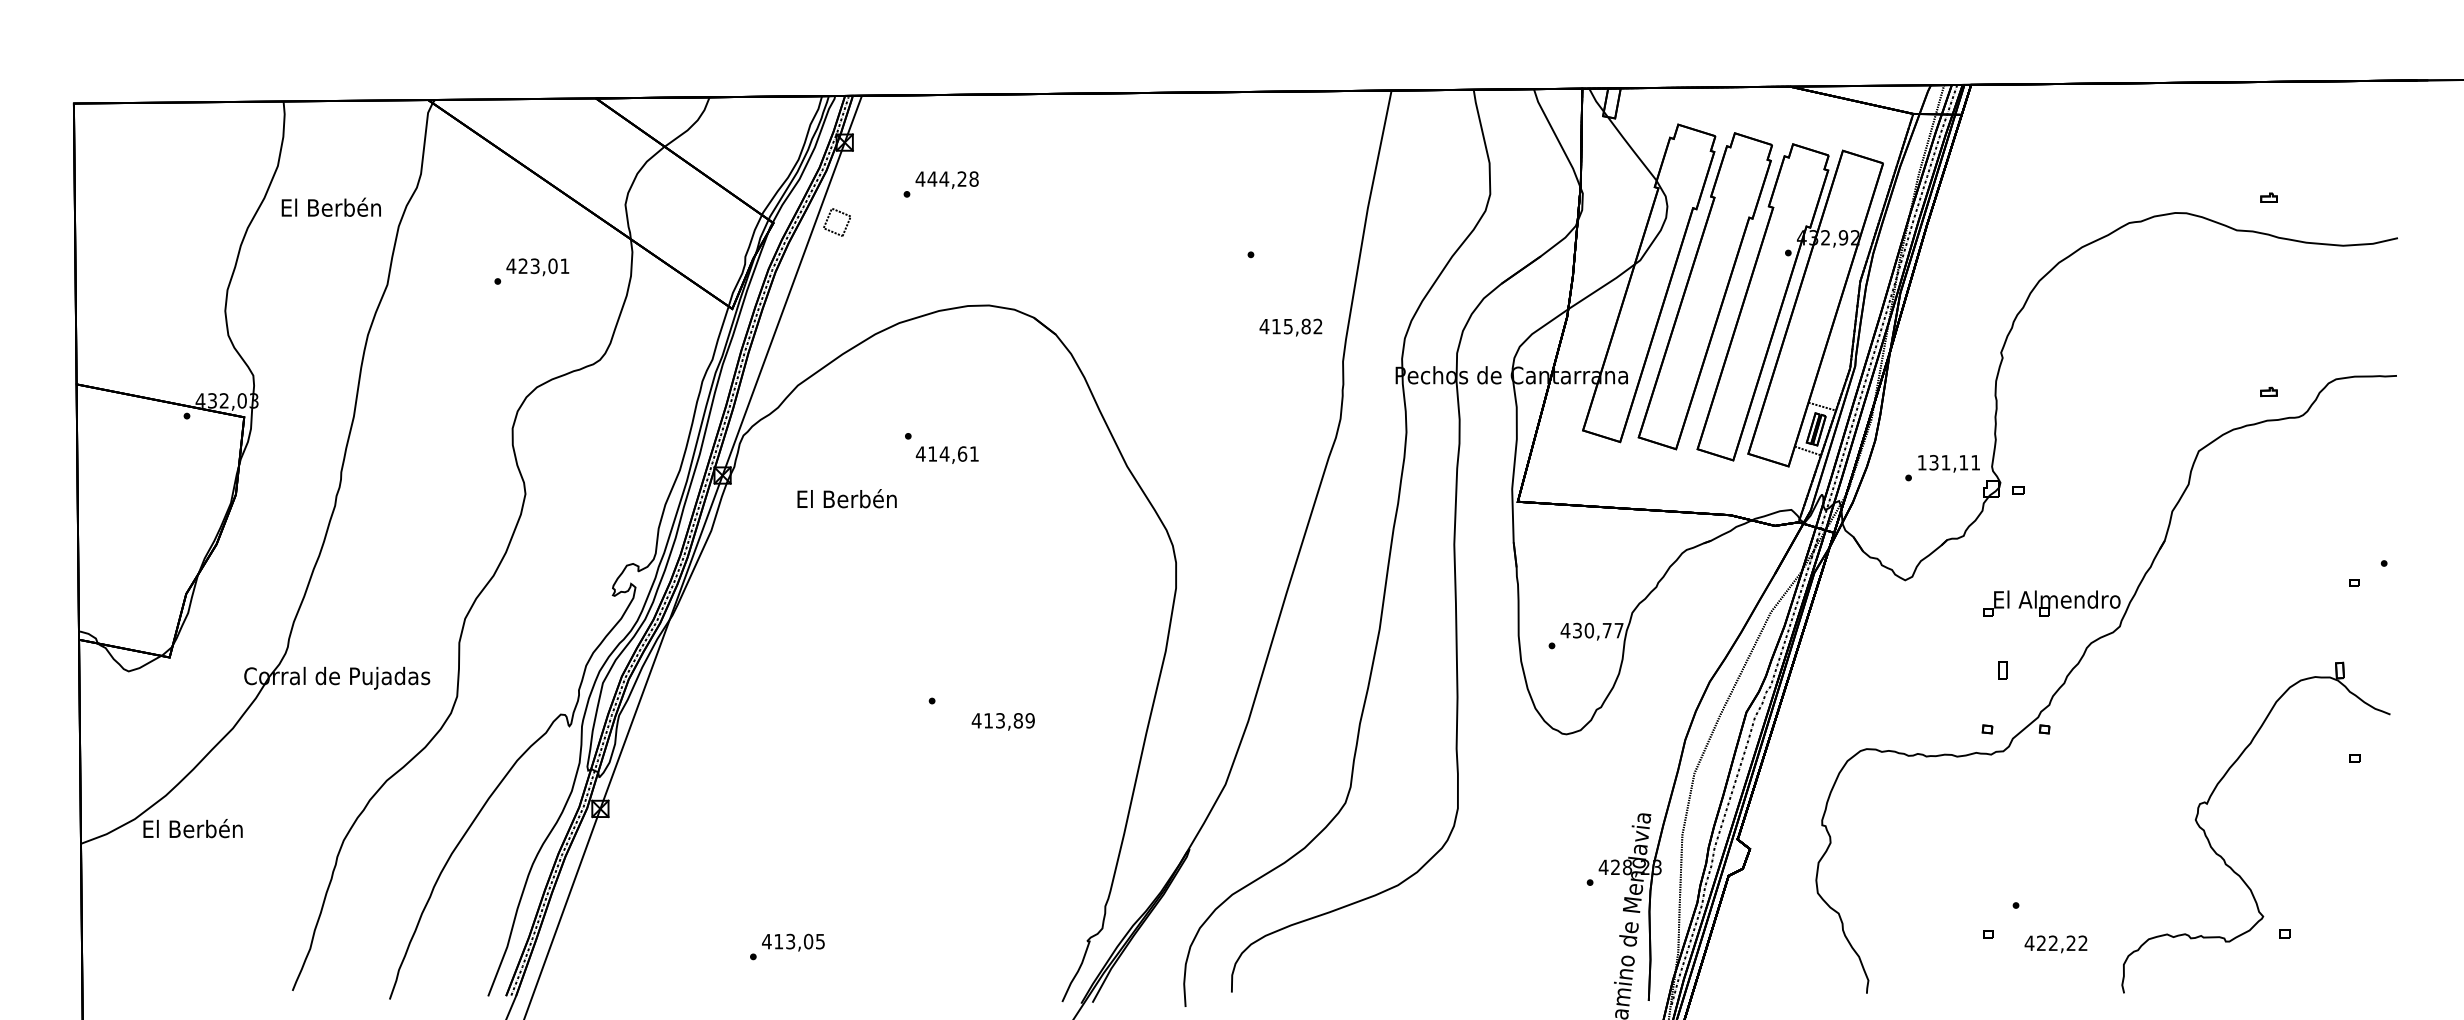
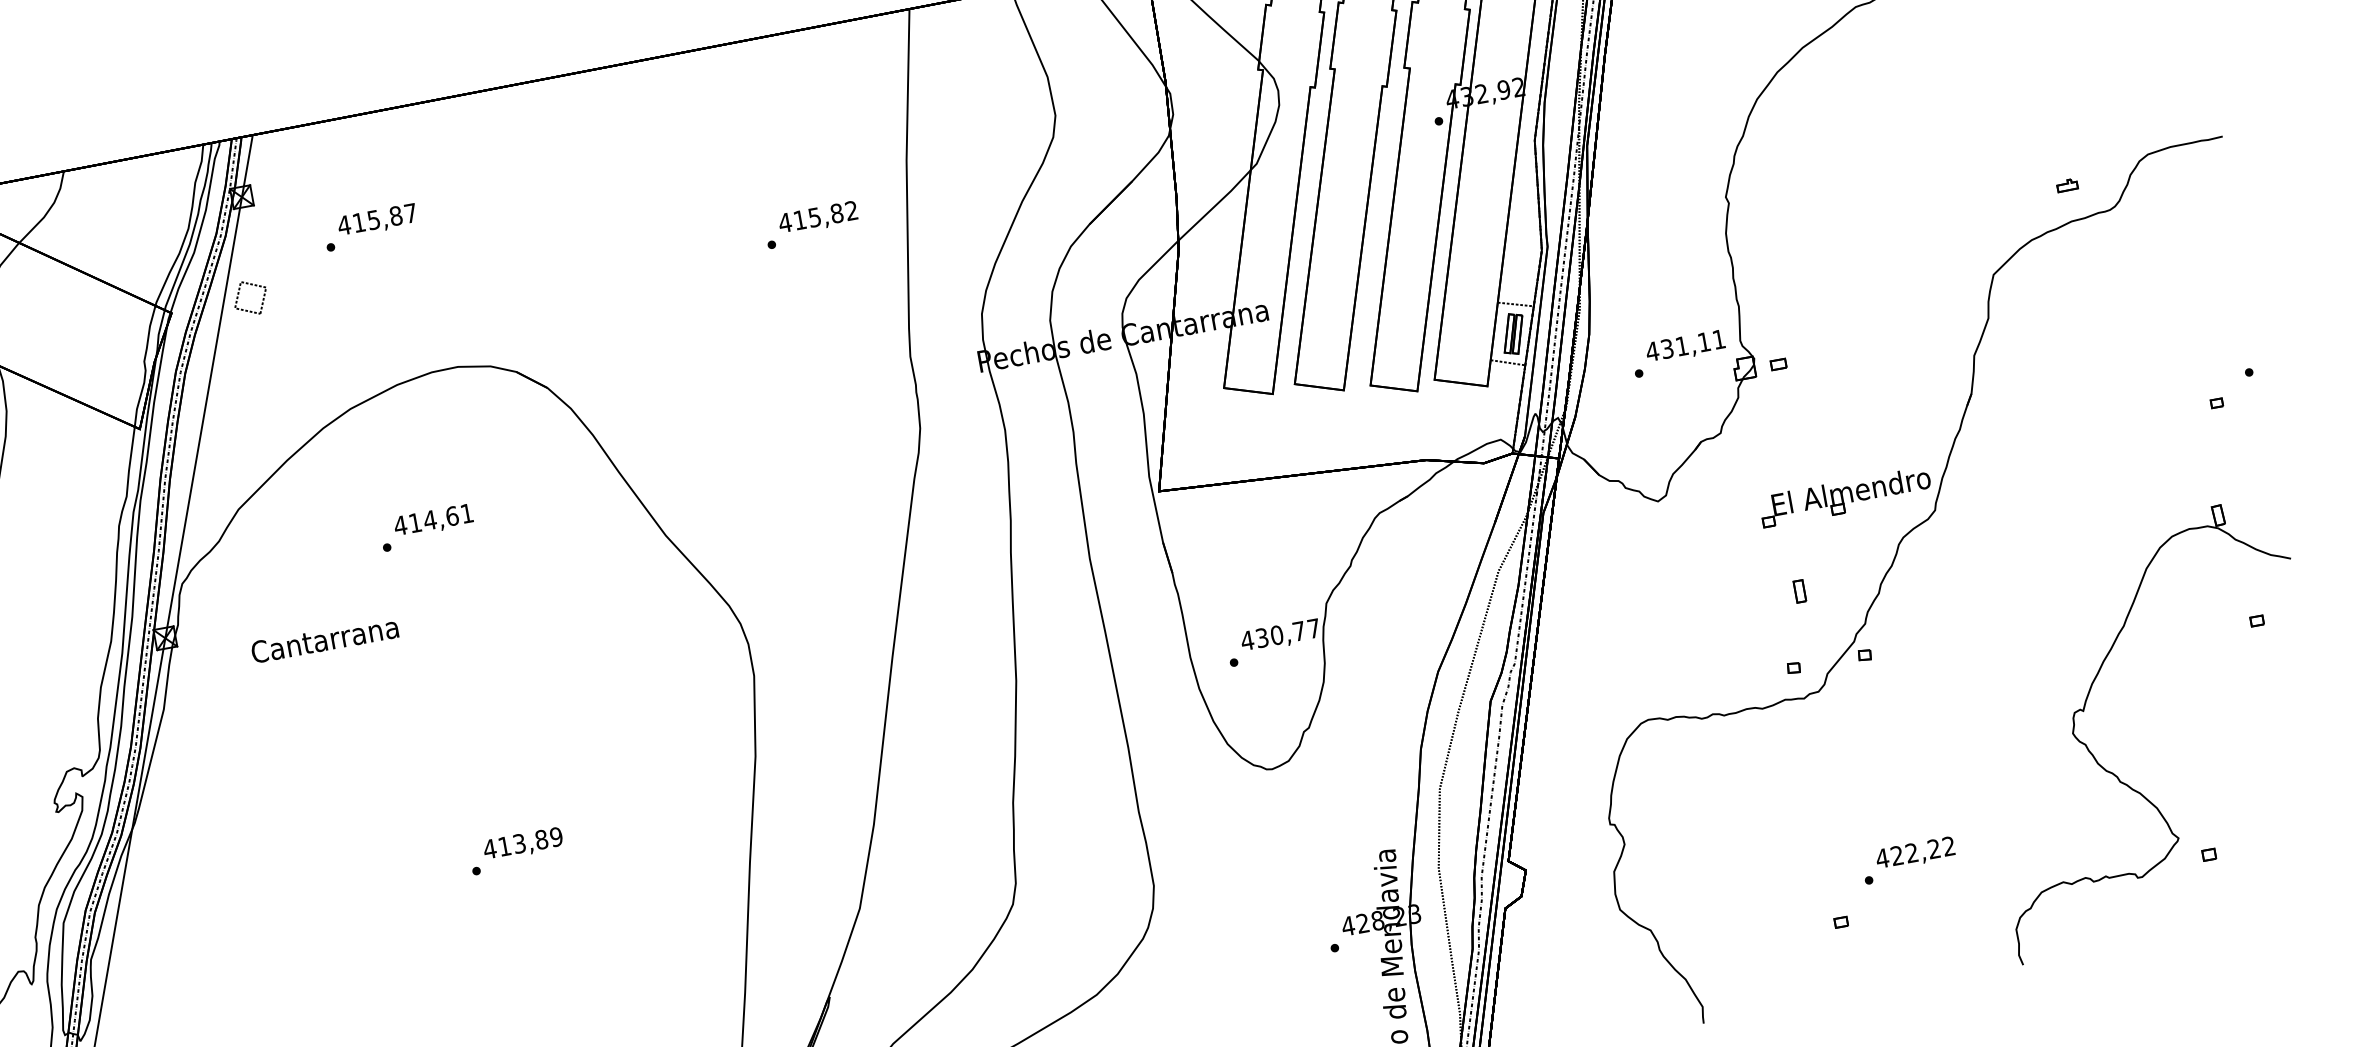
text: (952, 178) -> (383, 217), 444,28 -> 415,87
text: (1290, 327) -> (817, 218), moved
text: (946, 454) -> (432, 520), moved
text: (1922, 462) -> (1652, 351), 131,11 -> 431,11
text: (846, 498) -> (324, 638), El Berbén -> Cantarrana
text: (1002, 721) -> (522, 844), moved
text: (2055, 944) -> (1914, 854), moved

